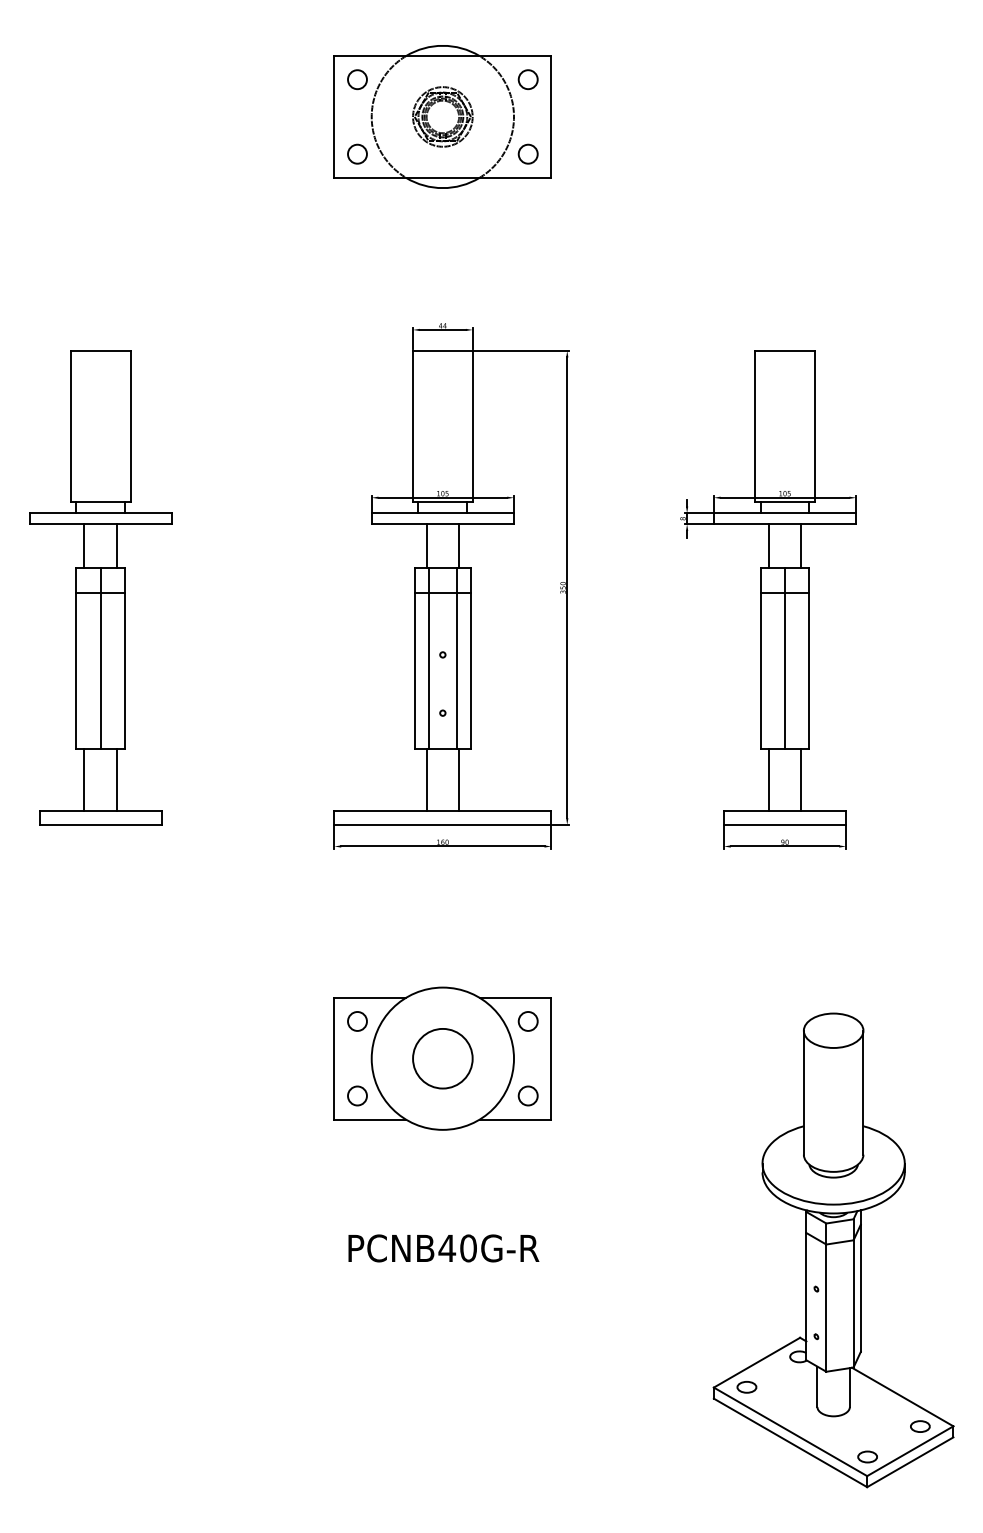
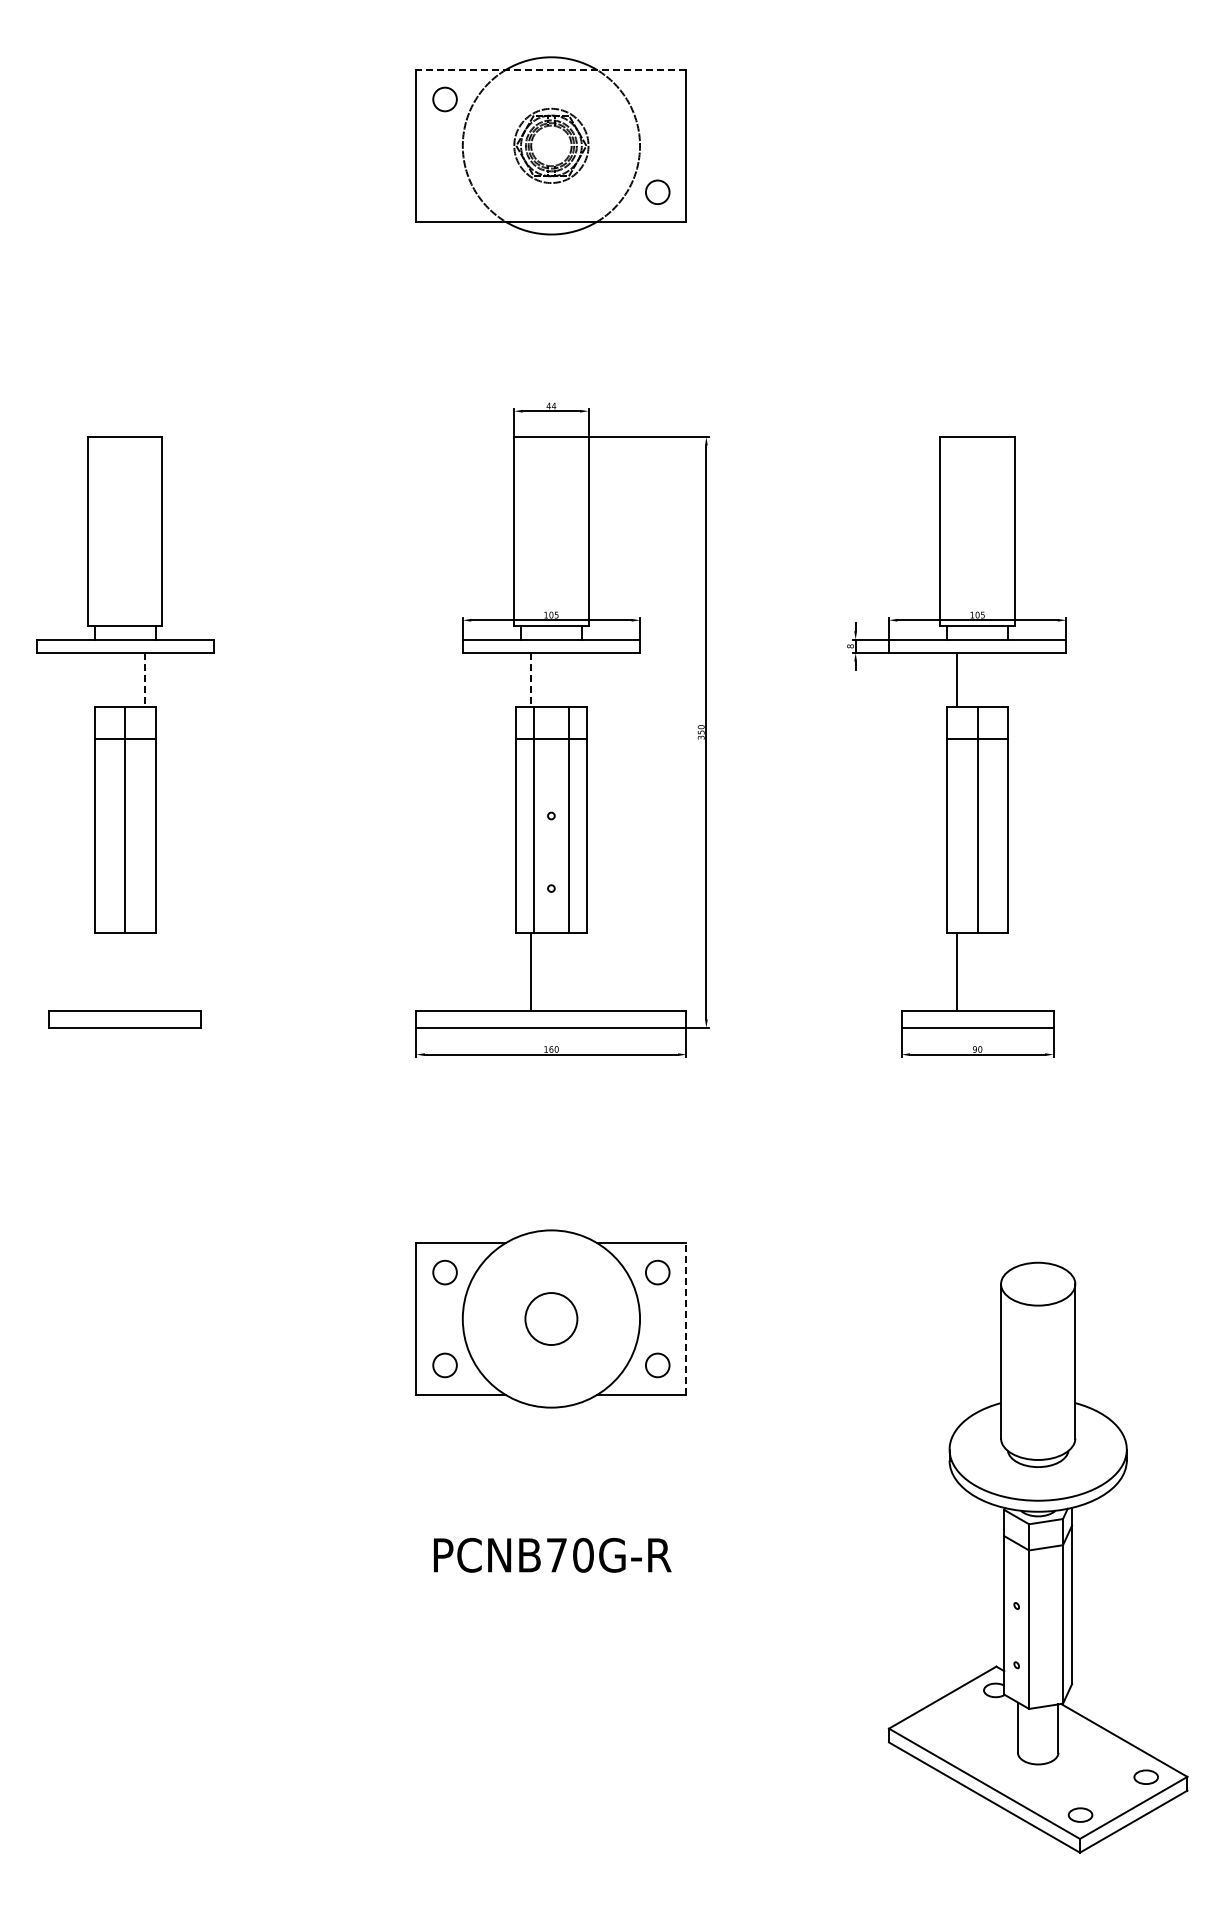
line: (442, 55) -> (550, 69), solid -> dashed
circle: (528, 79) -> (657, 99), removed
circle: (357, 153) -> (444, 191), removed
line: (84, 546) -> (104, 680), removed
line: (116, 546) -> (145, 680), solid -> dashed
line: (426, 546) -> (531, 680), solid -> dashed
line: (458, 546) -> (571, 680), removed
line: (800, 546) -> (997, 680), removed
line: (84, 779) -> (104, 971), removed
line: (116, 779) -> (145, 971), removed
line: (458, 779) -> (571, 971), removed
line: (800, 779) -> (997, 971), removed
circle: (442, 1058) -> (551, 1318), size x0.7
line: (551, 1059) -> (686, 1319), solid -> dashed
text: (446, 1248) -> (556, 1555), PCNB40G-R -> PCNB70G-R
part: (746, 1386) -> (929, 1727), removed

